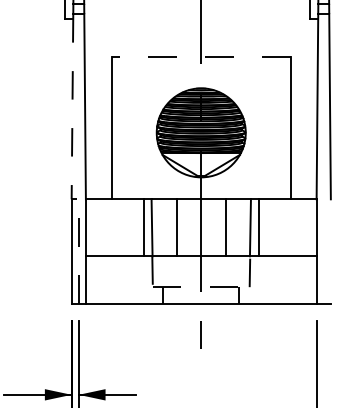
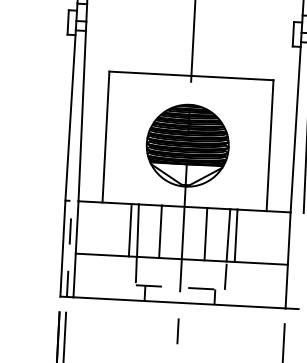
line: (200, 56) -> (190, 75), dashed -> solid
line: (72, 106) -> (70, 115), dashed -> solid

